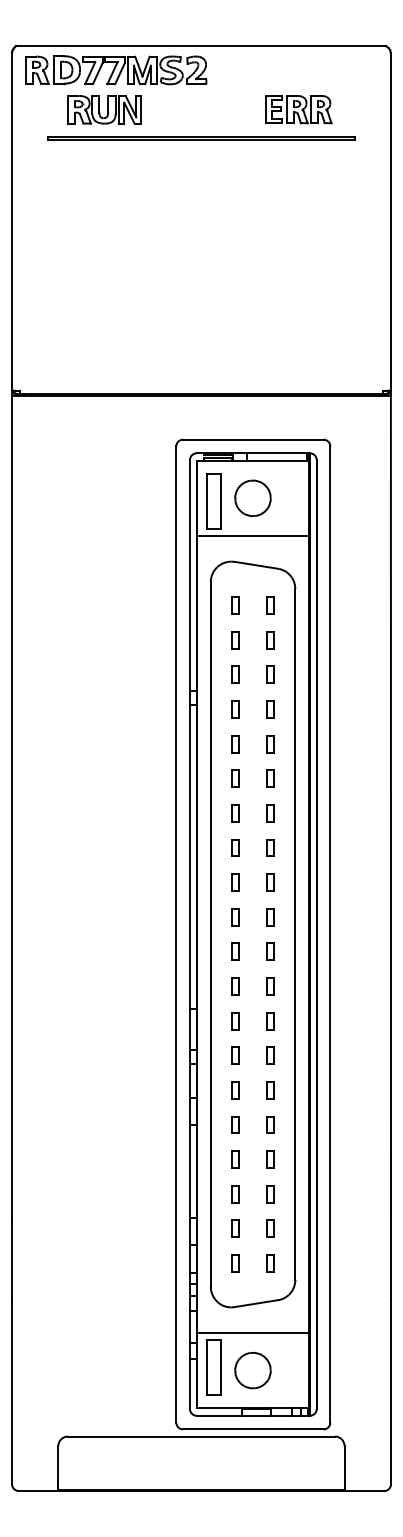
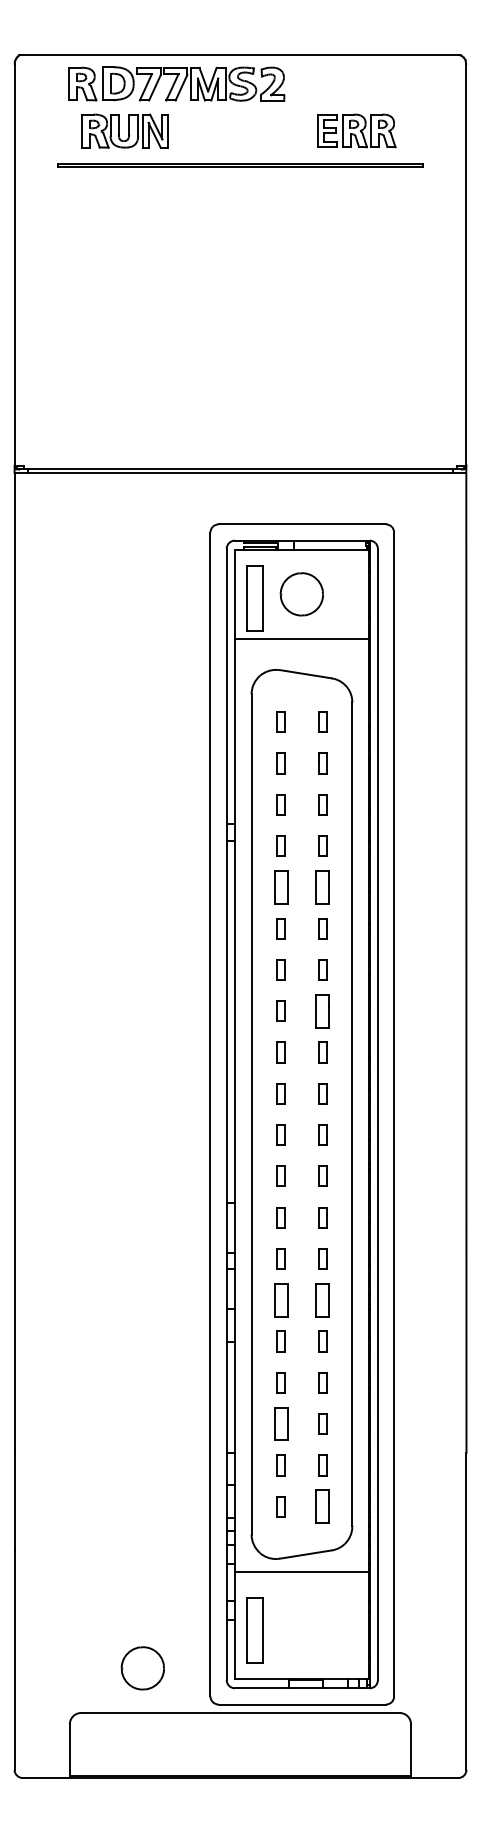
part: (115, 69) -> (176, 83), moved
part: (235, 743) -> (280, 886), size x1.6
part: (270, 743) -> (322, 886), size x1.6
part: (270, 847) -> (322, 1010), size x1.6
part: (235, 1089) -> (280, 1299), size x1.6
part: (270, 1089) -> (322, 1299), size x1.6
part: (235, 1193) -> (280, 1423), size x1.6
part: (270, 1263) -> (322, 1506), size x1.6
line: (252, 1332) -> (301, 1571), moved
part: (252, 1370) -> (142, 1668), moved

